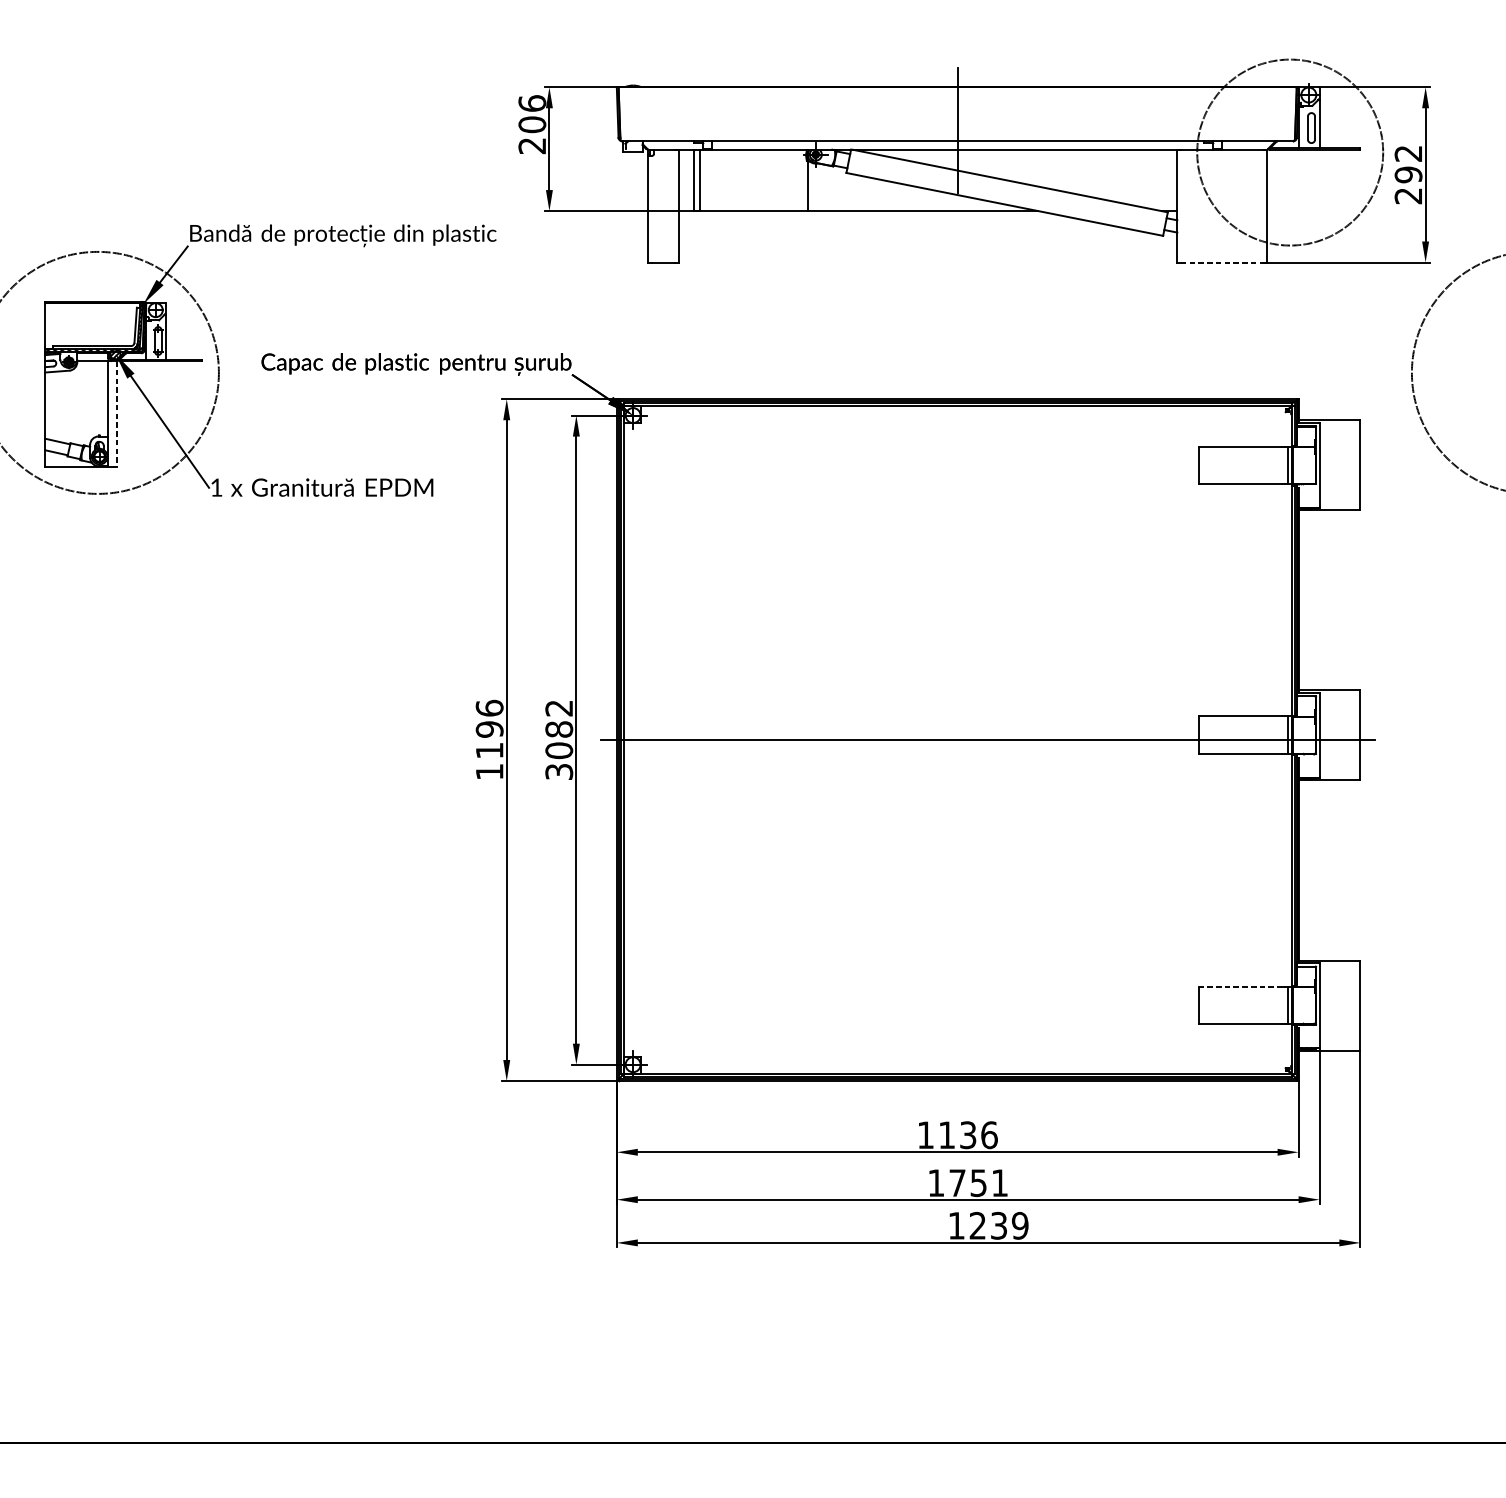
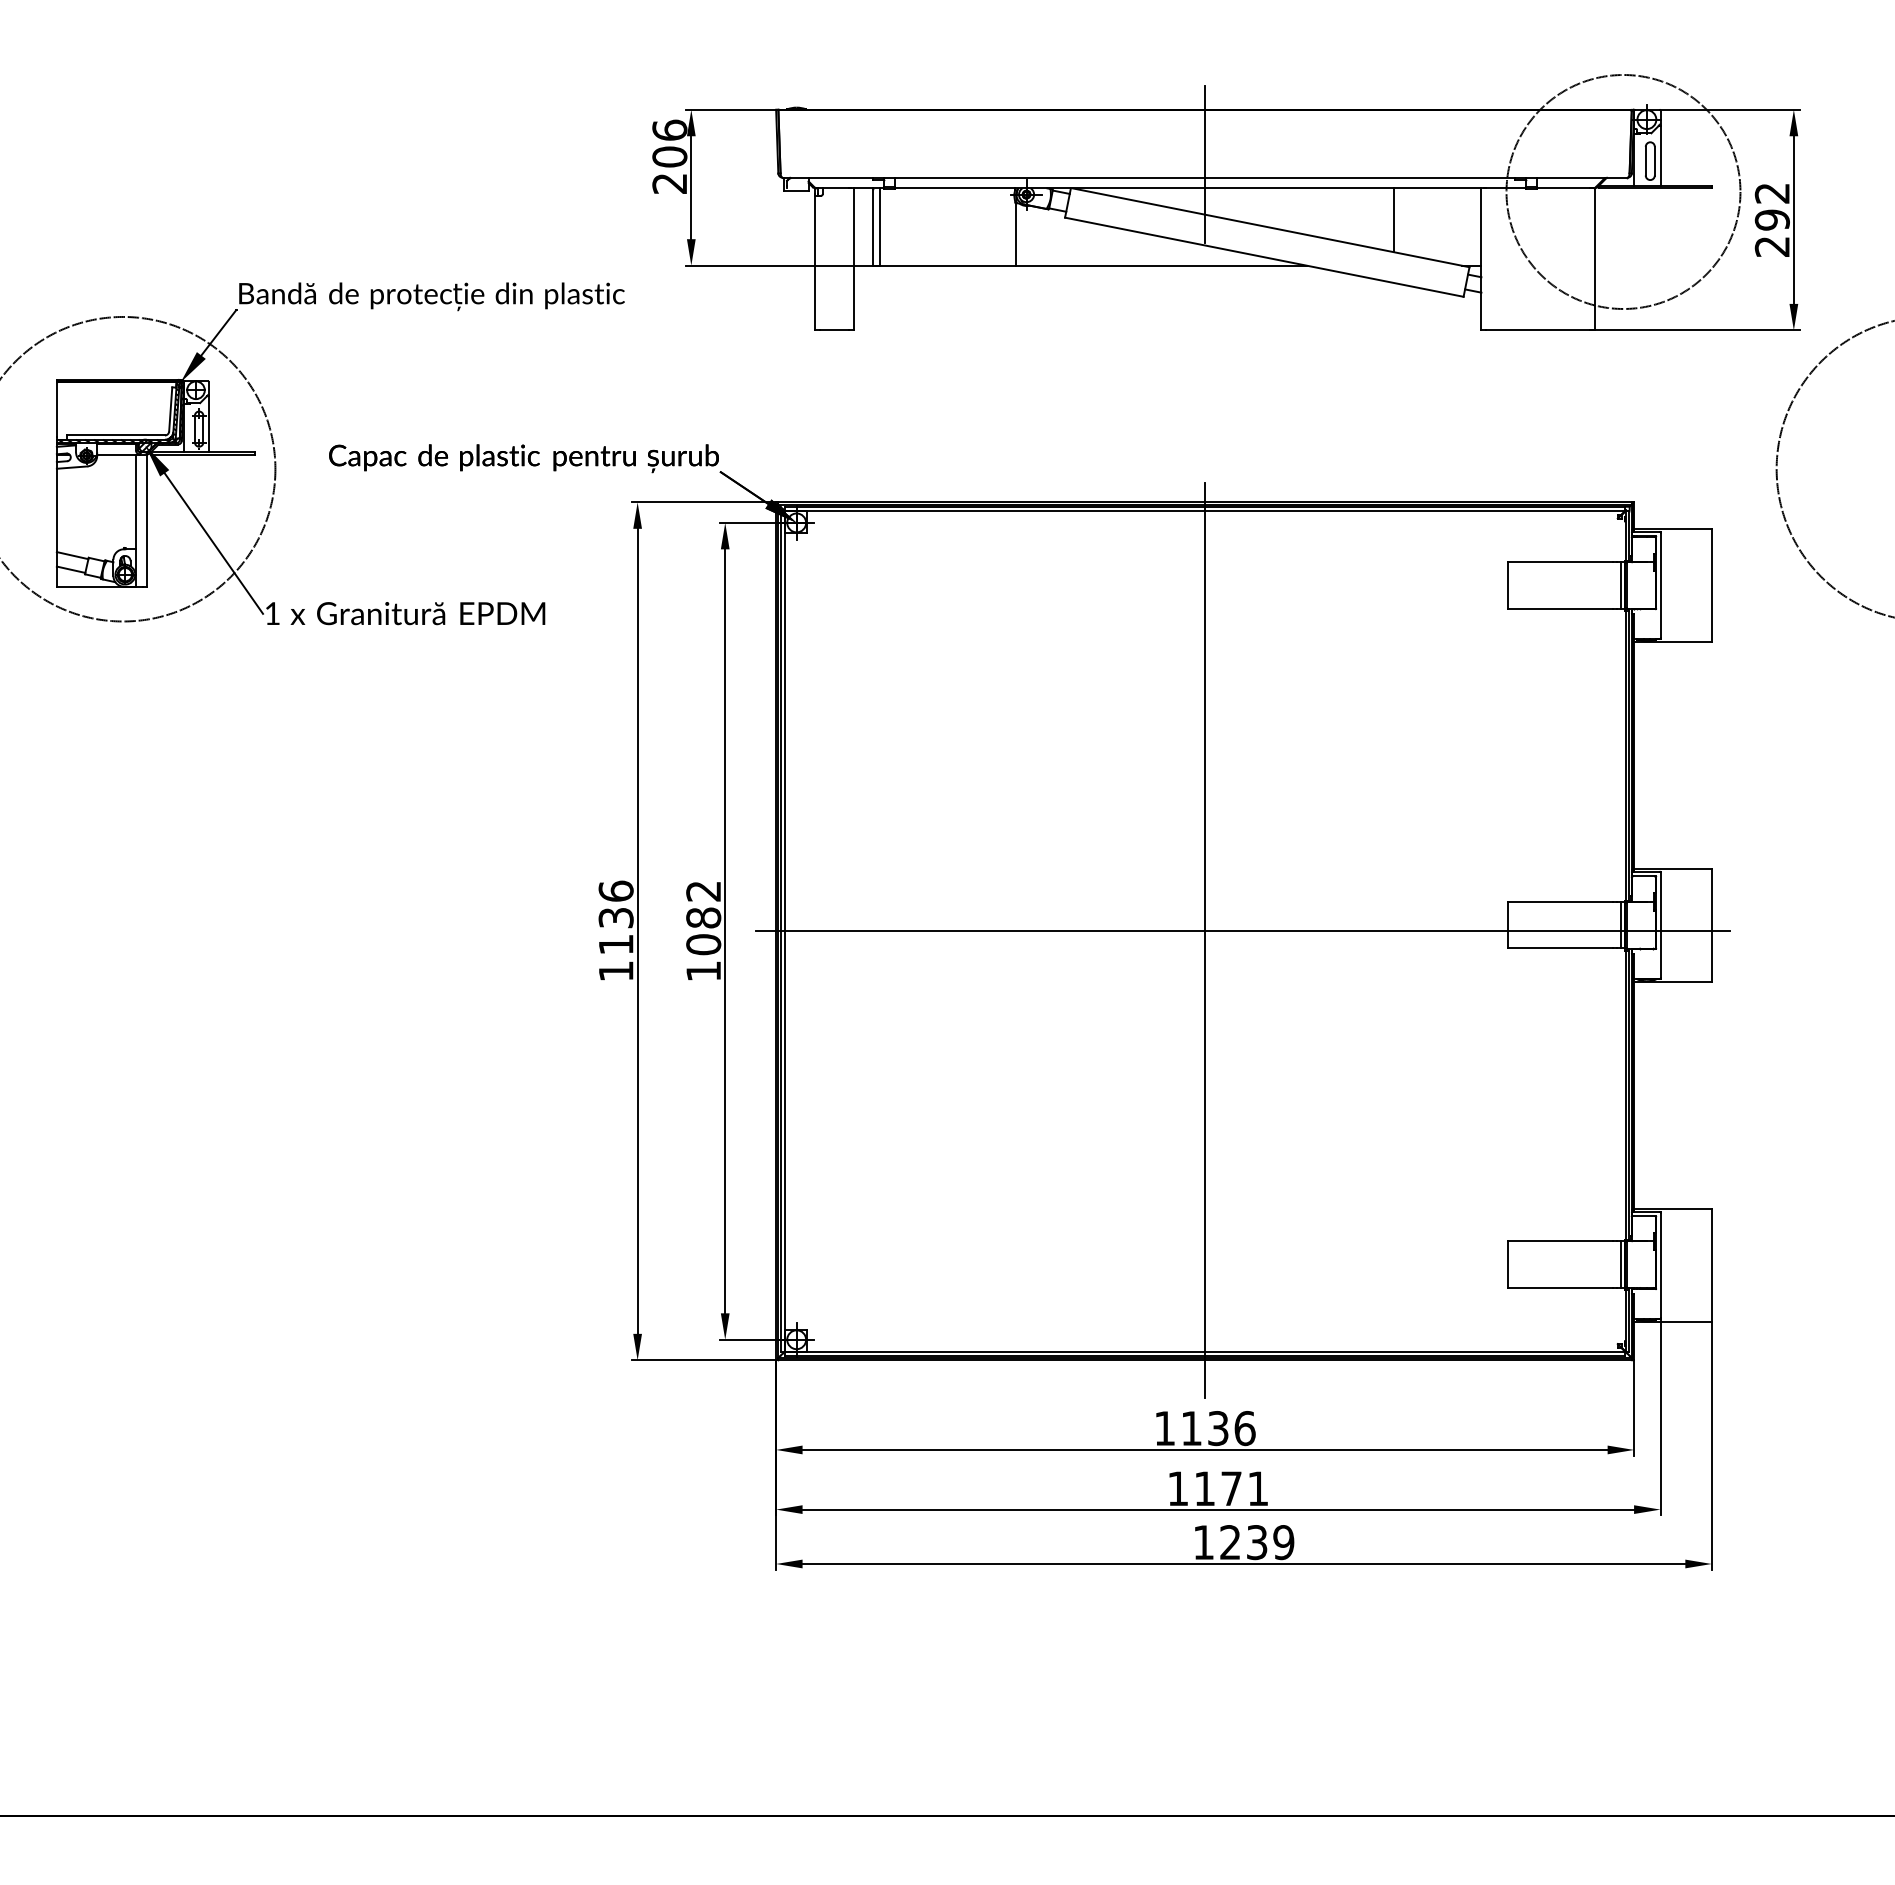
line: (1107, 175) -> (1393, 220), added
line: (1222, 262) -> (1538, 330), dashed -> solid
line: (117, 414) -> (147, 521), dashed -> solid
text: (489, 729) -> (615, 917), 1196 -> 1136
line: (958, 747) -> (1205, 940), added
text: (559, 772) -> (703, 971), 3082 -> 1082
line: (1240, 986) -> (1561, 1241), dashed -> solid
text: (968, 1182) -> (1218, 1488), 1751 -> 1171

